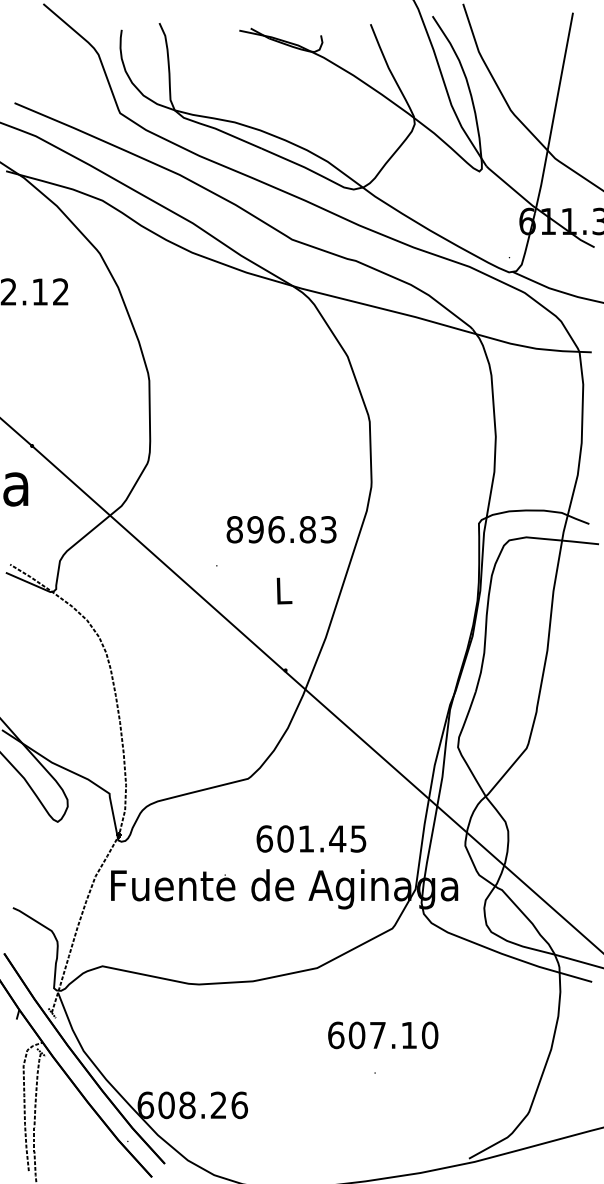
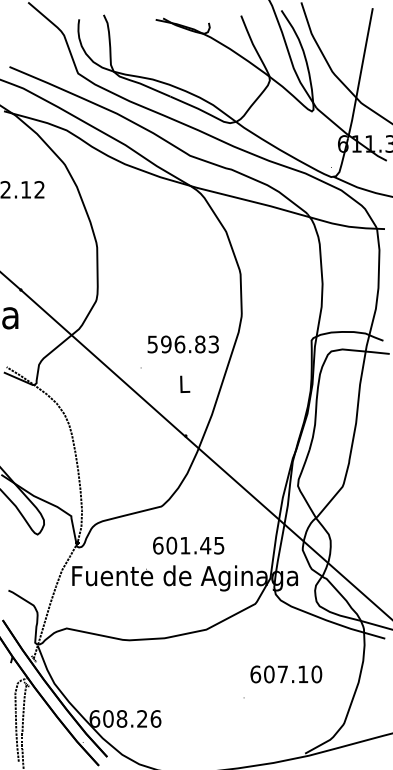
text: (234, 529) -> (152, 344), 896.83 -> 596.83
text: (311, 838) -> (188, 545), moved
text: (383, 1035) -> (286, 674), moved

